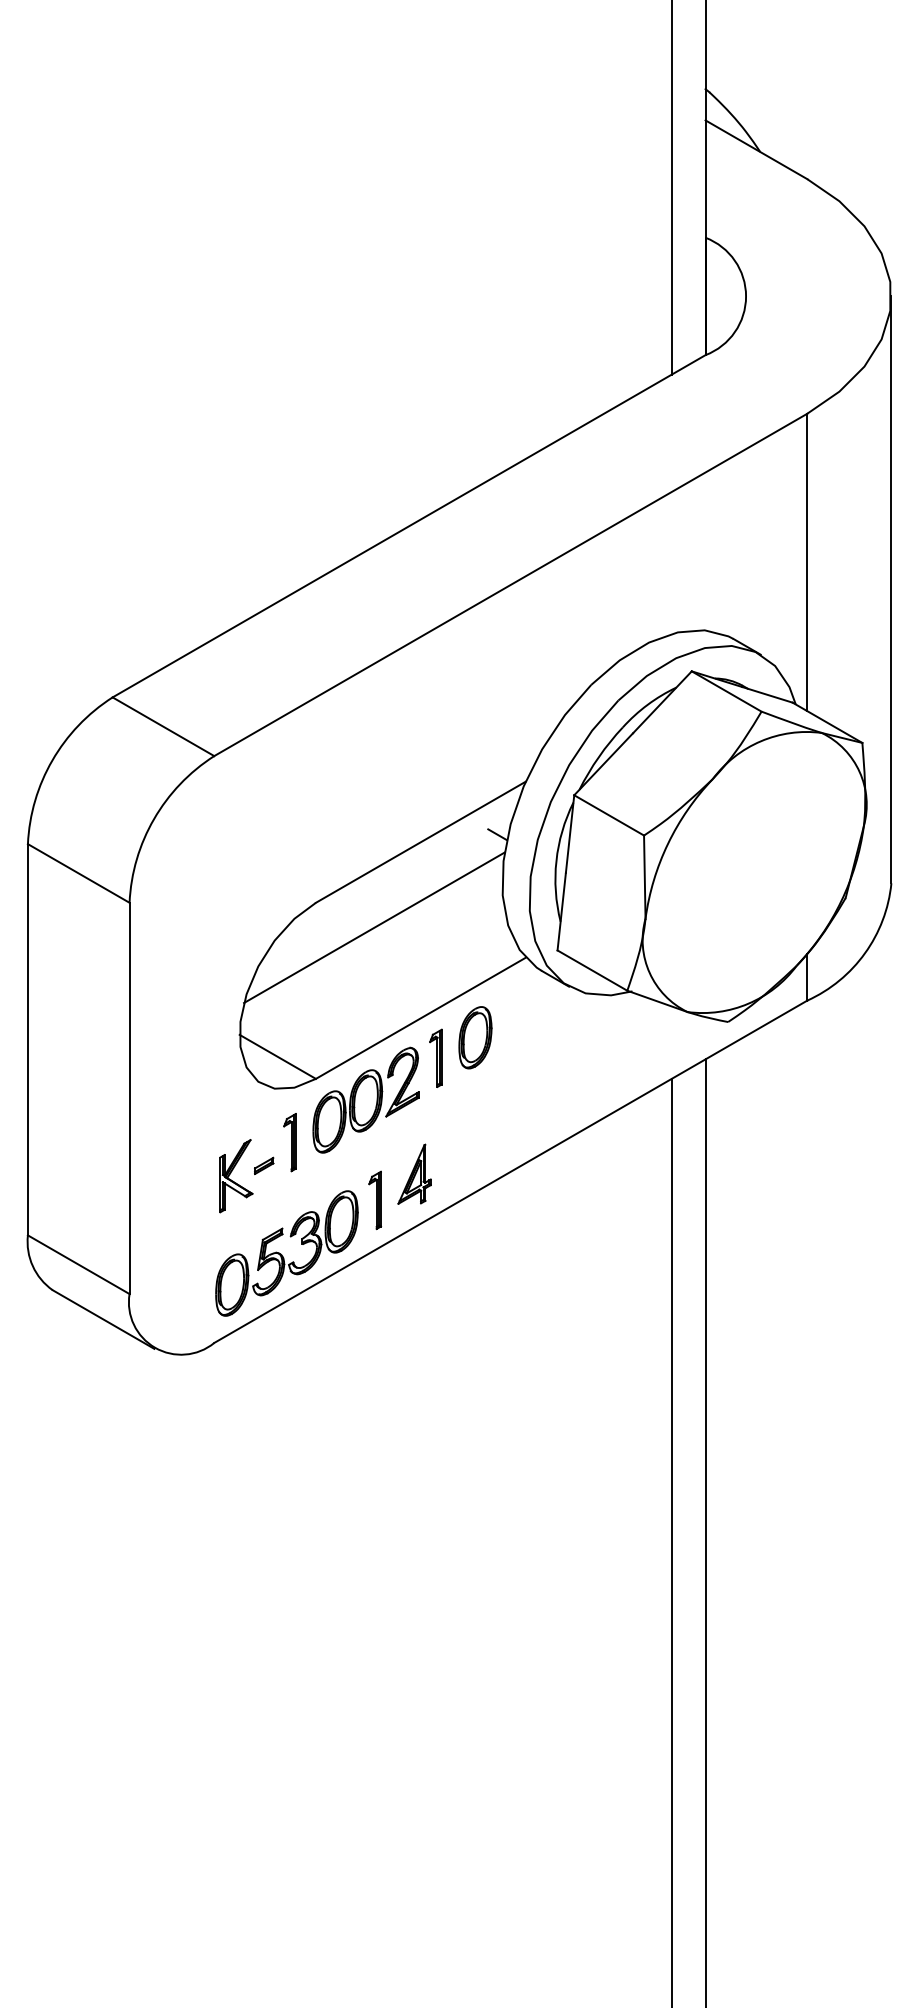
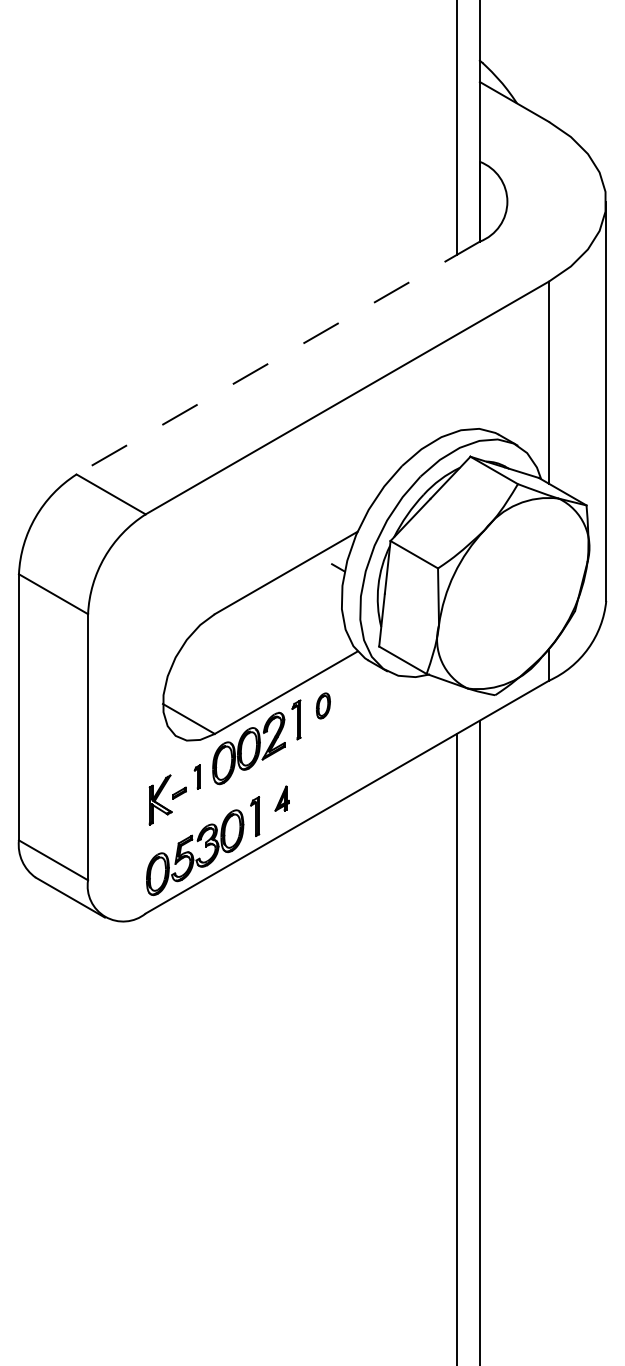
line: (409, 526) -> (278, 358), solid -> dashed
line: (374, 926) -> (254, 630), removed
part: (475, 1037) -> (323, 705), size x0.6
part: (290, 1141) -> (197, 776), size x0.6
part: (415, 1173) -> (282, 798), size x0.6

